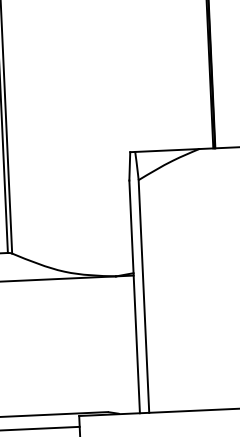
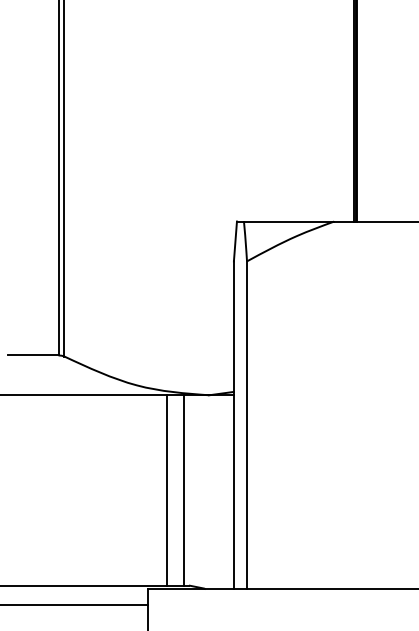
line: (100, 344) -> (183, 490), added
line: (89, 345) -> (167, 490), added

